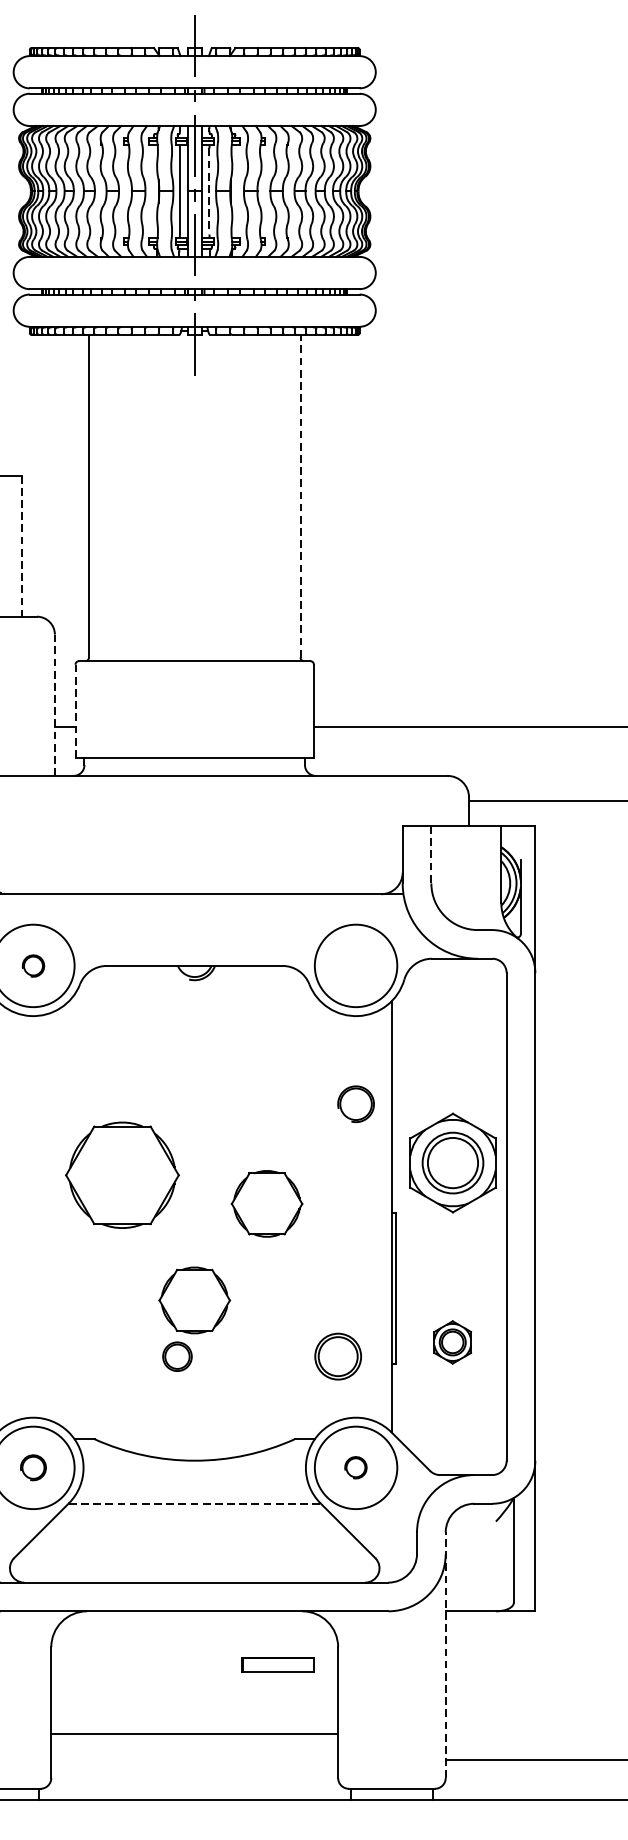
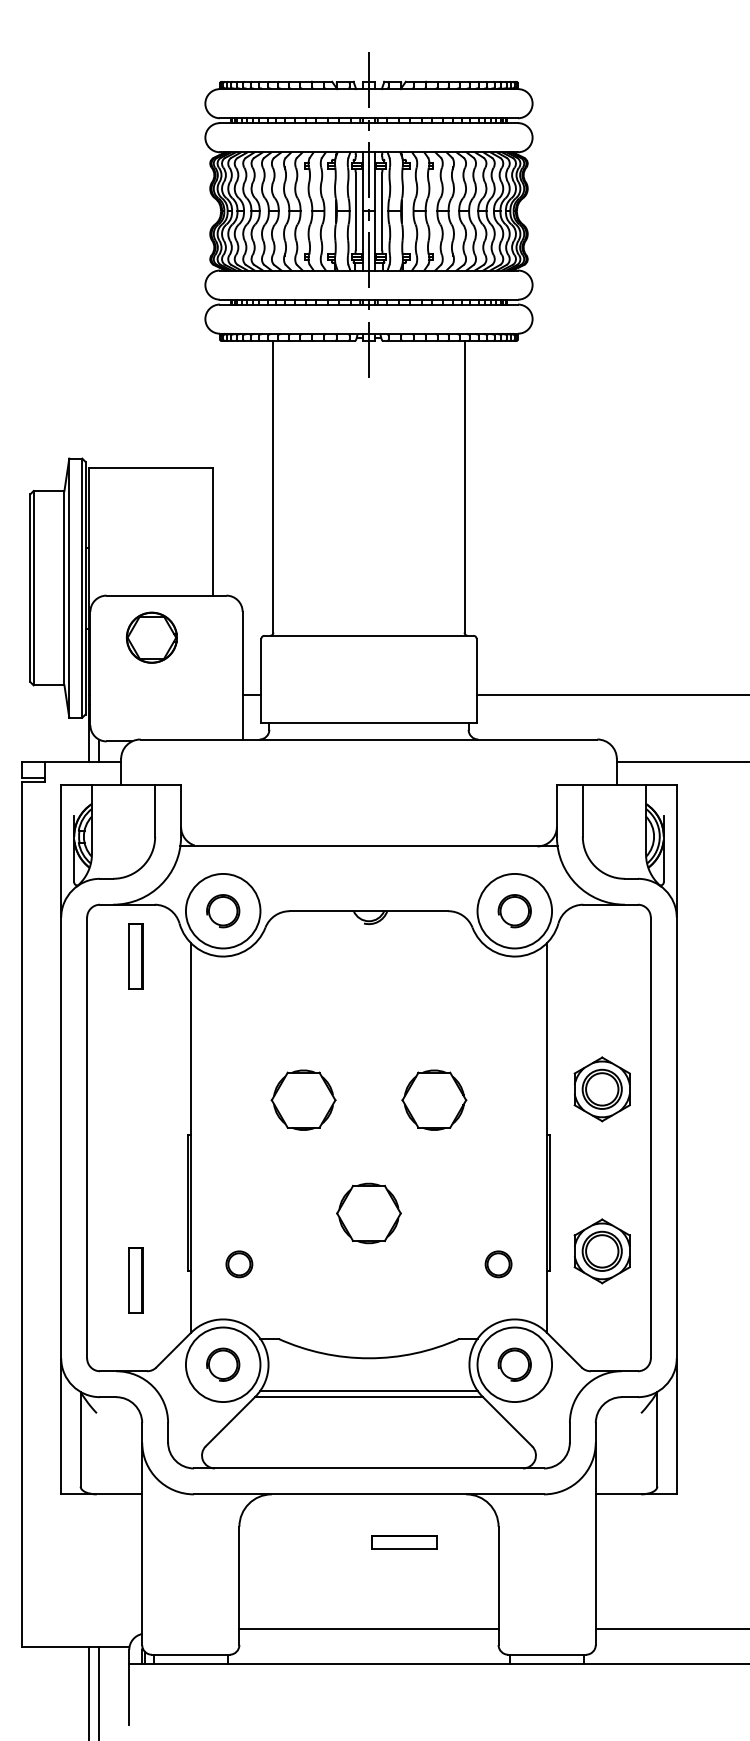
line: (209, 191) -> (382, 211), dashed -> solid
line: (300, 495) -> (464, 486), dashed -> solid
line: (22, 545) -> (213, 531), dashed -> solid
line: (54, 705) -> (242, 675), dashed -> solid
line: (75, 711) -> (261, 681), dashed -> solid
line: (431, 854) -> (582, 810), dashed -> solid
part: (33, 966) -> (223, 911), size x1.67
part: (355, 1104) -> (514, 911), moved
part: (452, 1163) -> (601, 1089), size x0.71
part: (122, 1174) -> (303, 1099), size x0.62
part: (267, 1203) -> (434, 1099), moved
part: (452, 1342) -> (601, 1251), size x1.67
part: (177, 1356) -> (239, 1264), moved
part: (338, 1356) -> (498, 1264), size x0.62
part: (33, 1467) -> (223, 1364), size x1.43
part: (355, 1467) -> (514, 1364), size x1.67
line: (194, 1496) -> (368, 1390), added
line: (195, 1504) -> (369, 1397), dashed -> solid
line: (445, 1655) -> (595, 1534), dashed -> solid
part: (278, 1664) -> (404, 1542), moved
line: (194, 1734) -> (368, 1628), moved

